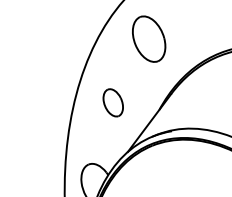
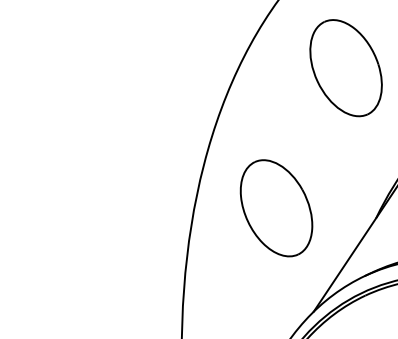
part: (113, 102) -> (277, 207), size x1.67

